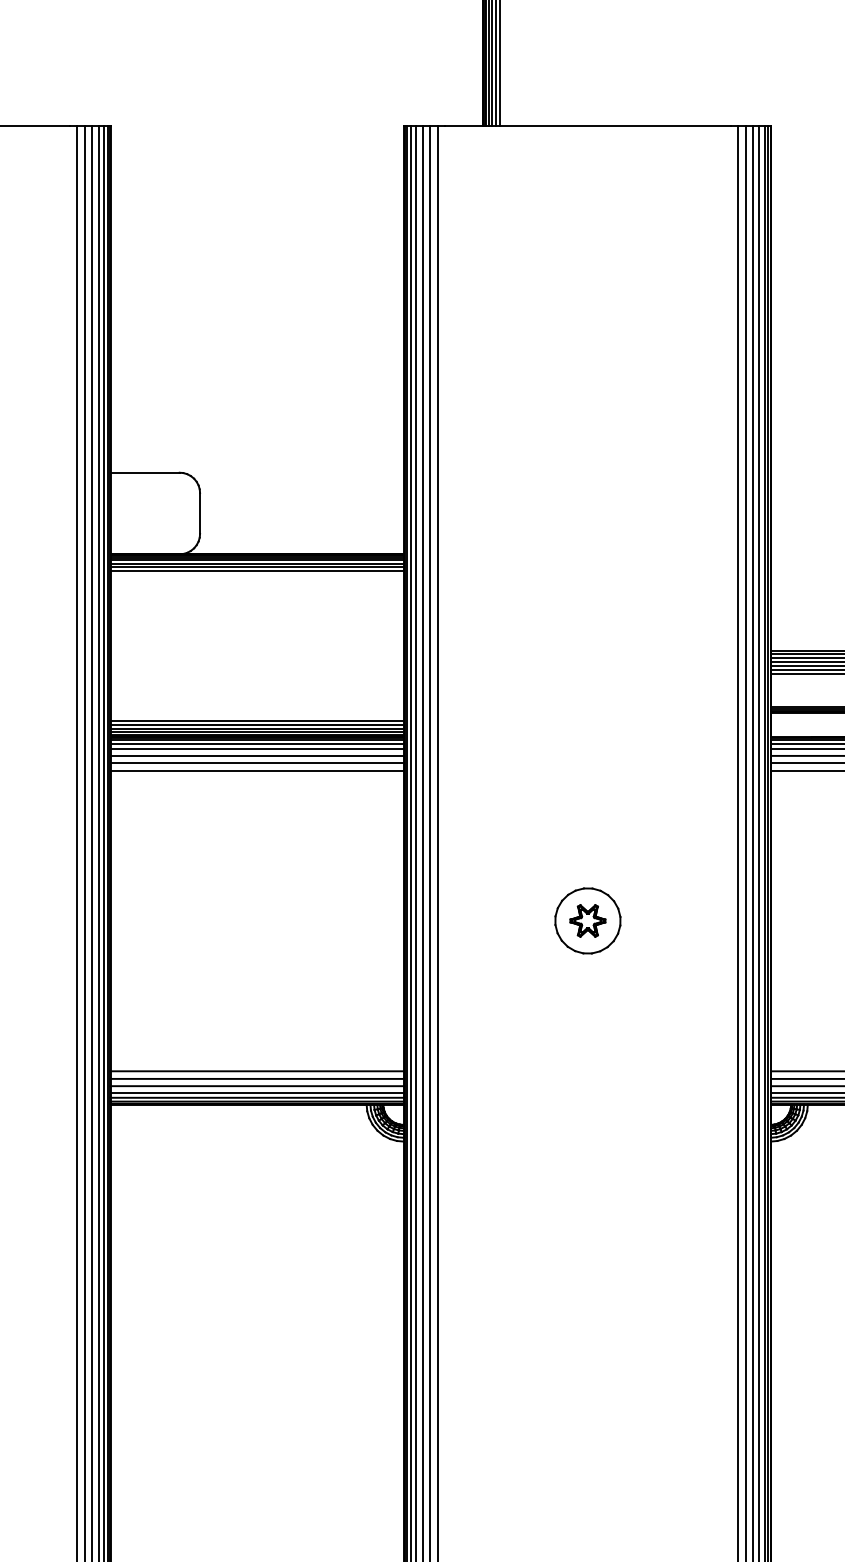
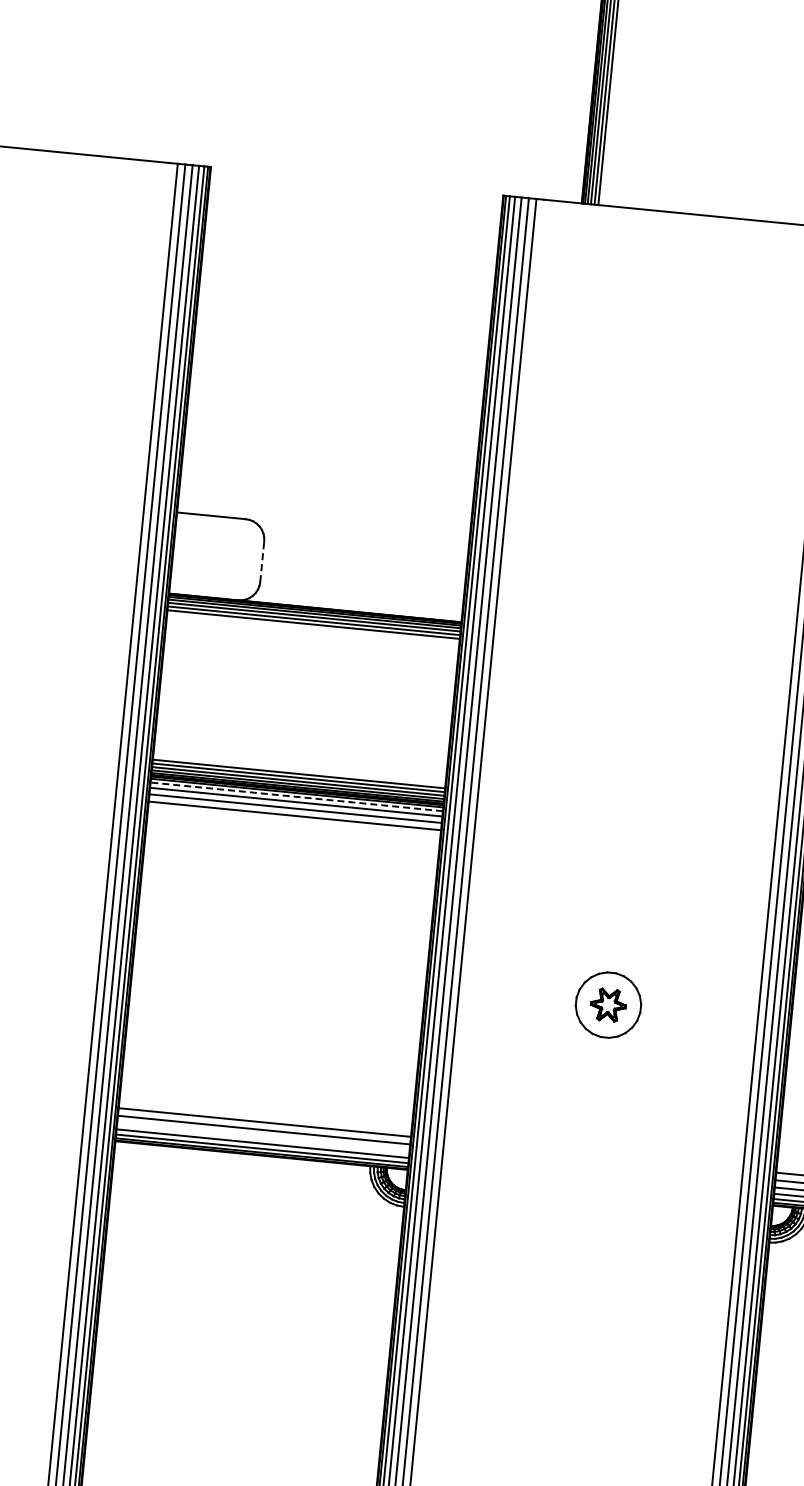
line: (200, 513) -> (262, 561), solid -> dashed
line: (257, 744) -> (296, 797), solid -> dashed
line: (257, 770) -> (294, 823), removed
line: (257, 1086) -> (263, 1137), removed

